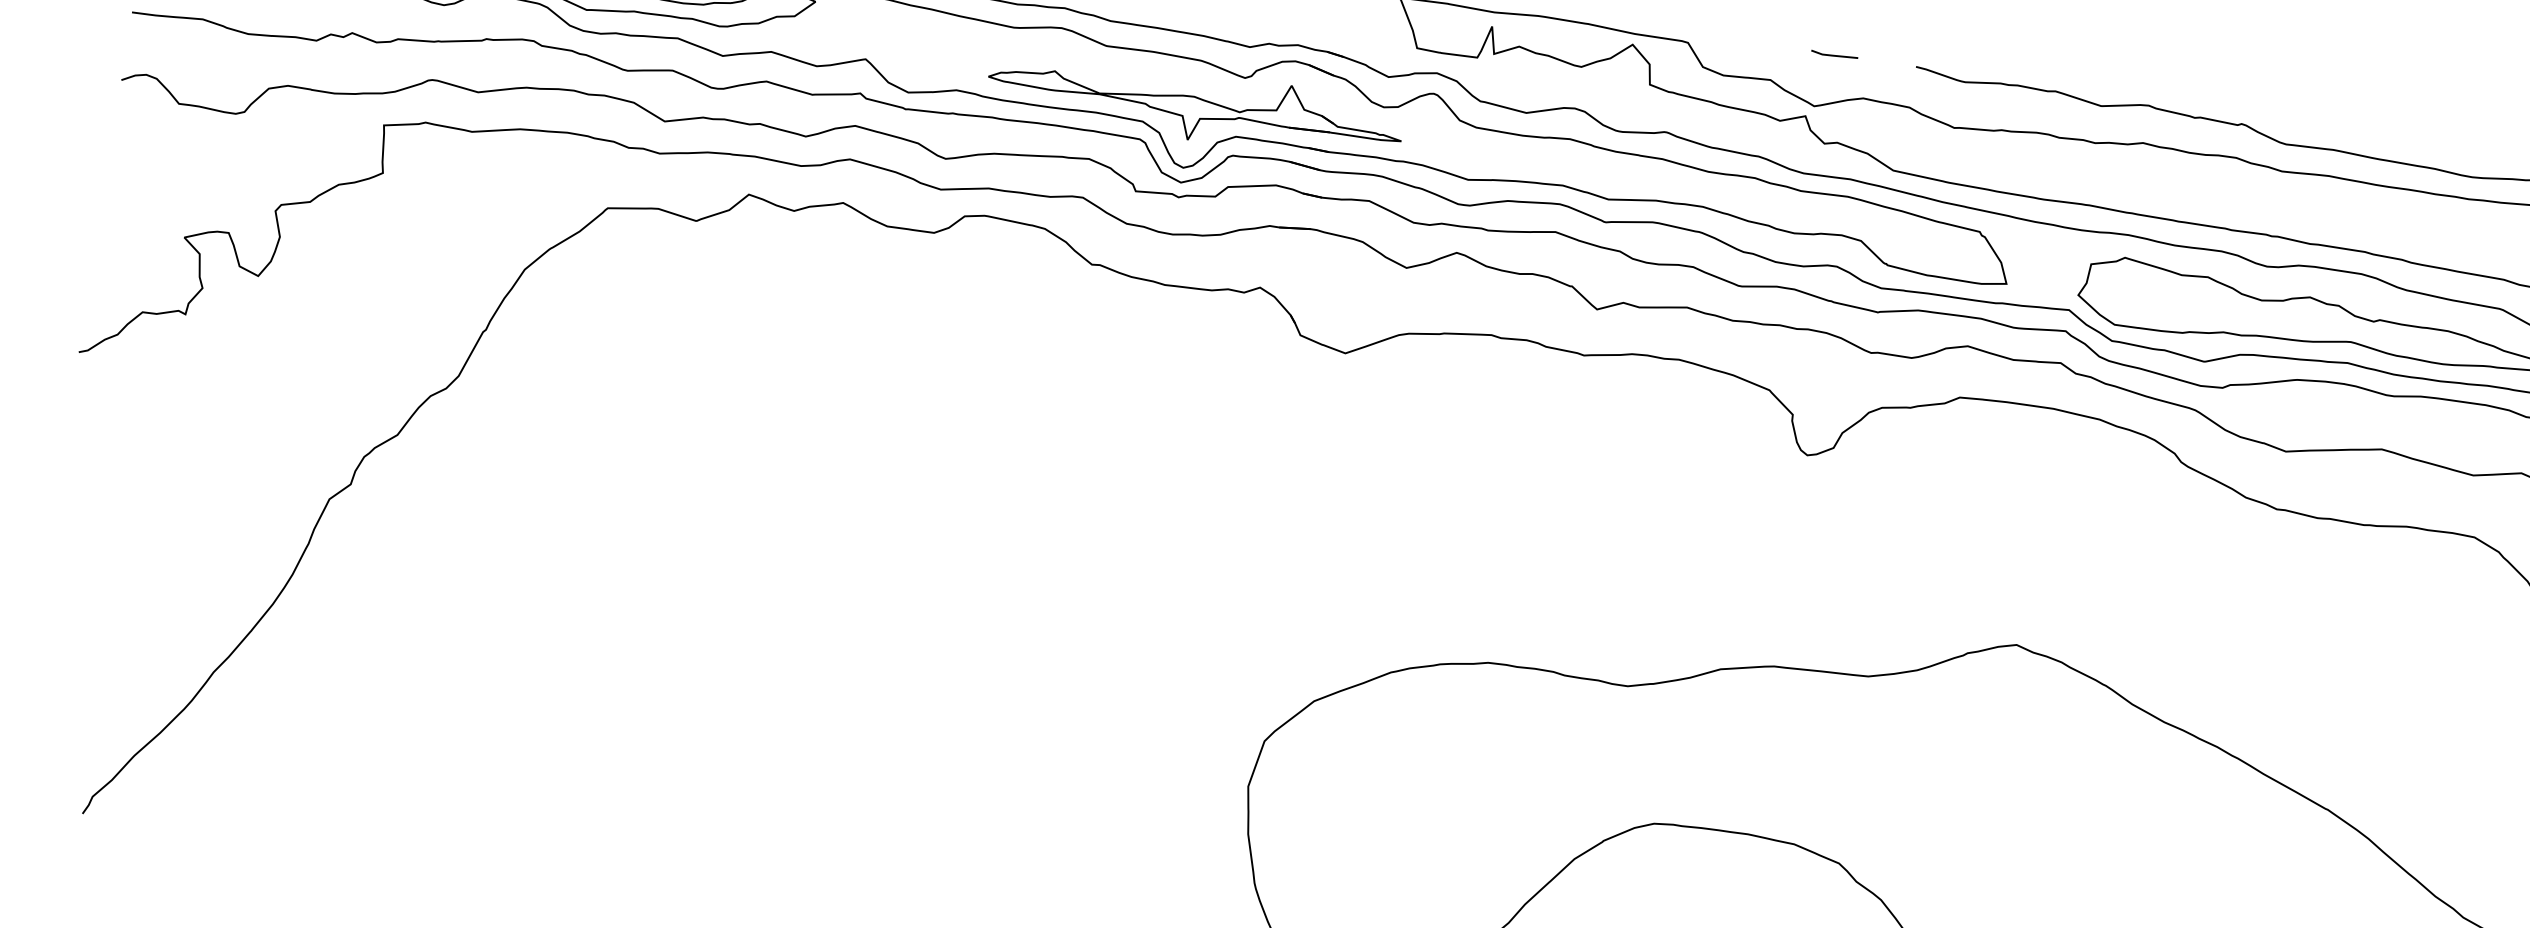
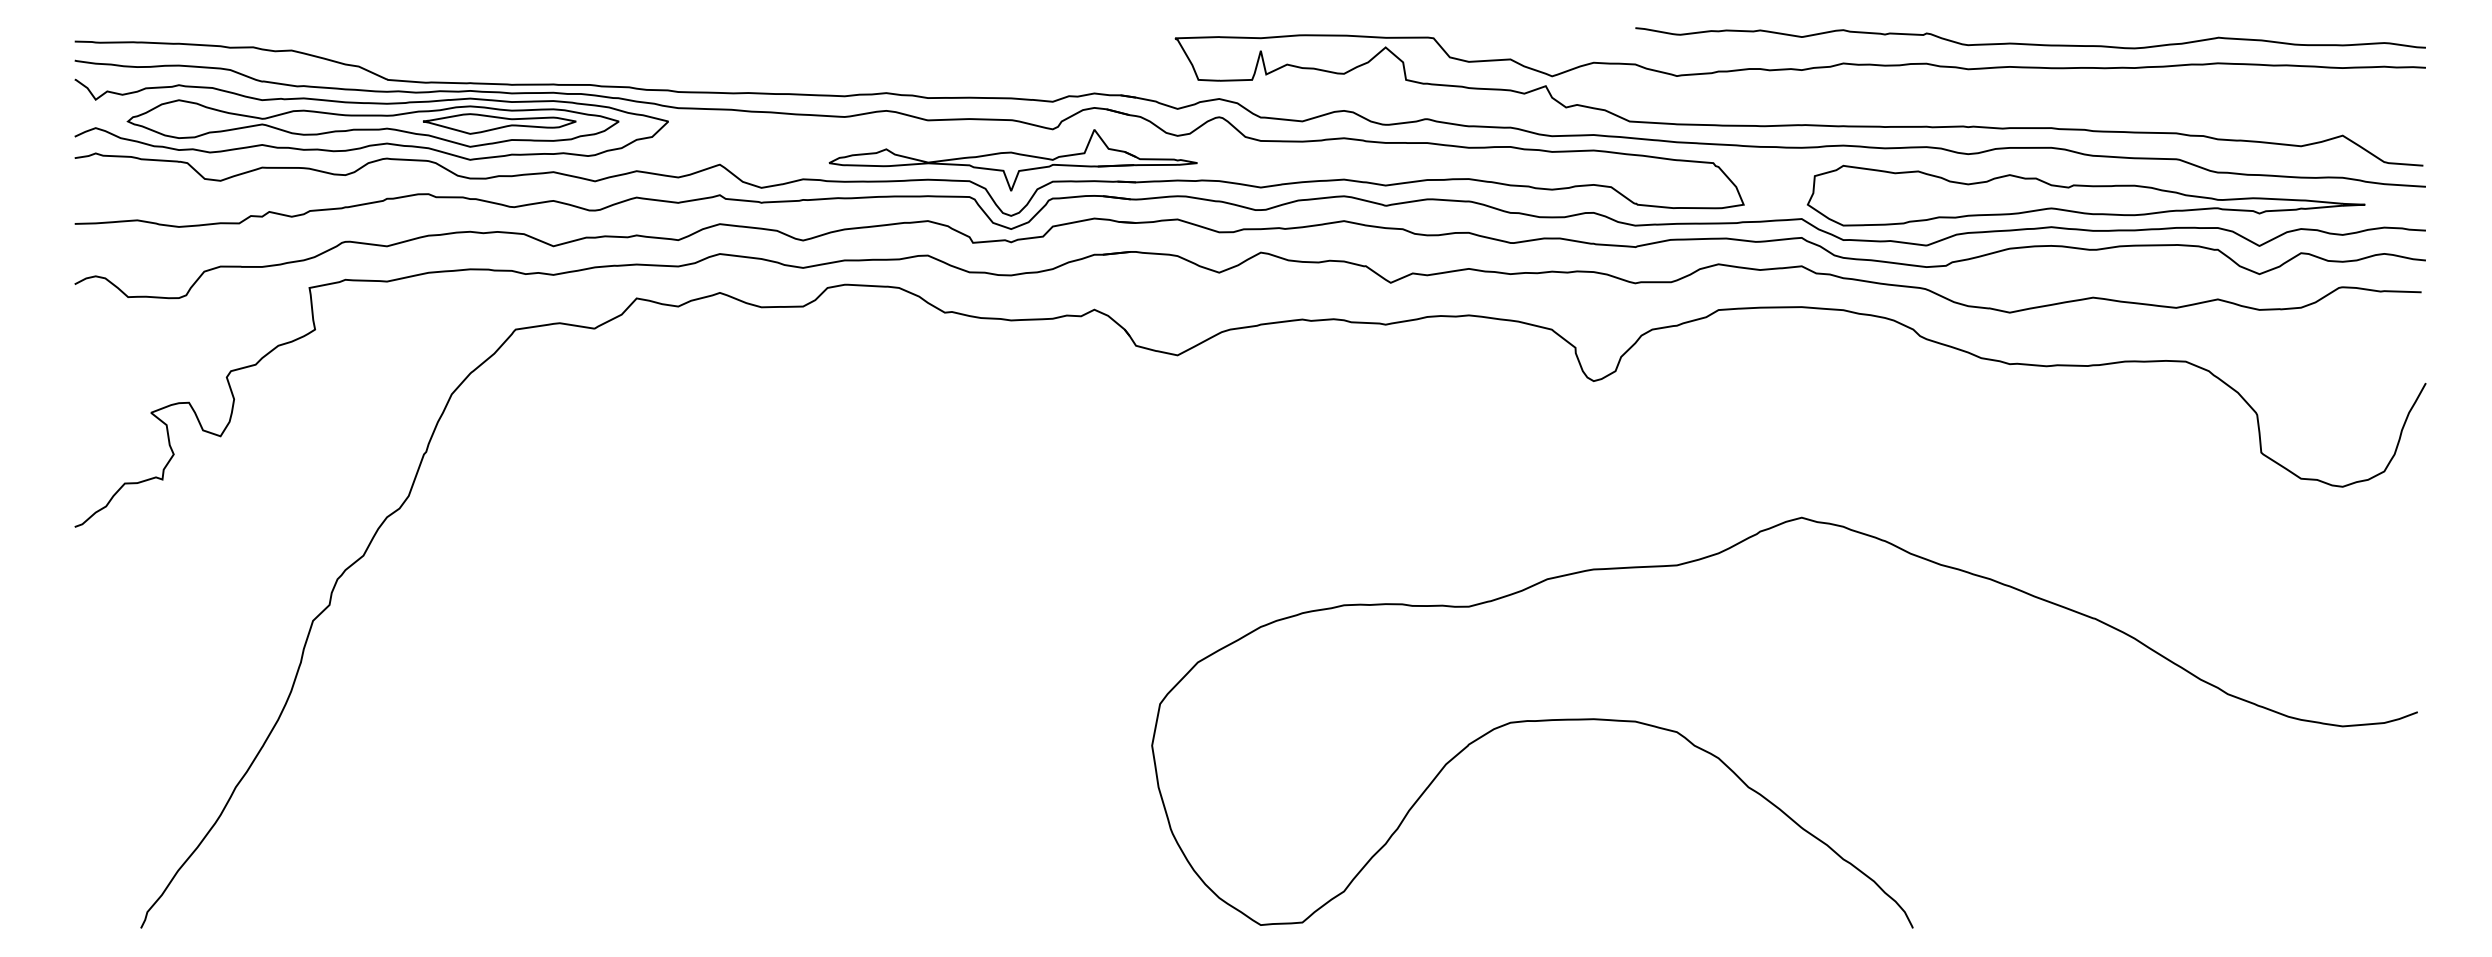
line: (1834, 54) -> (1562, 28), removed

